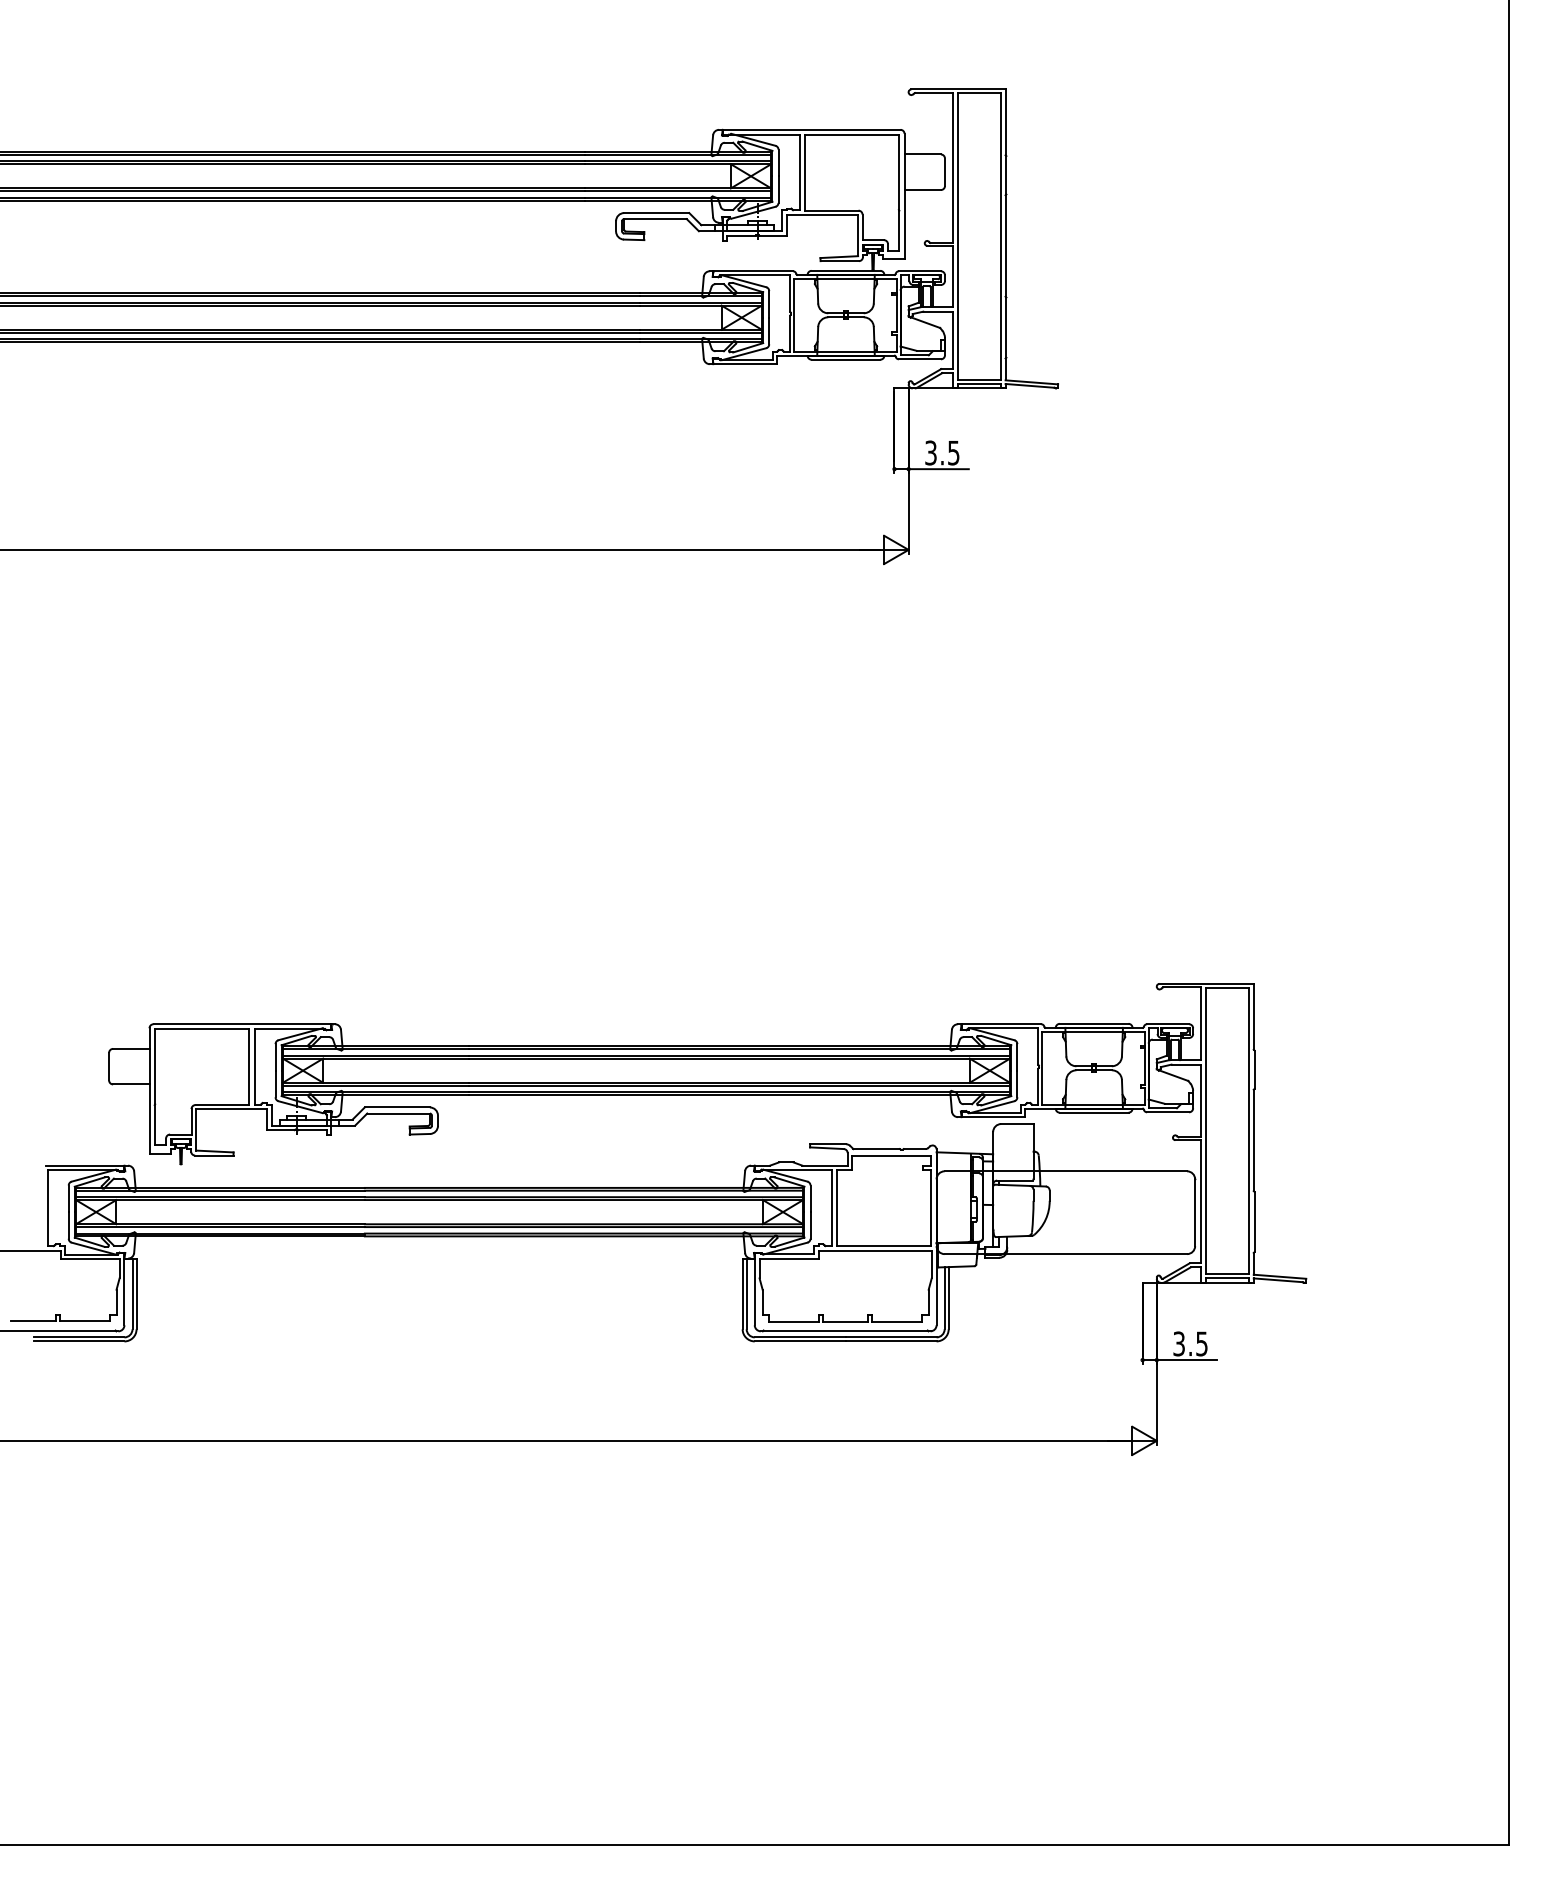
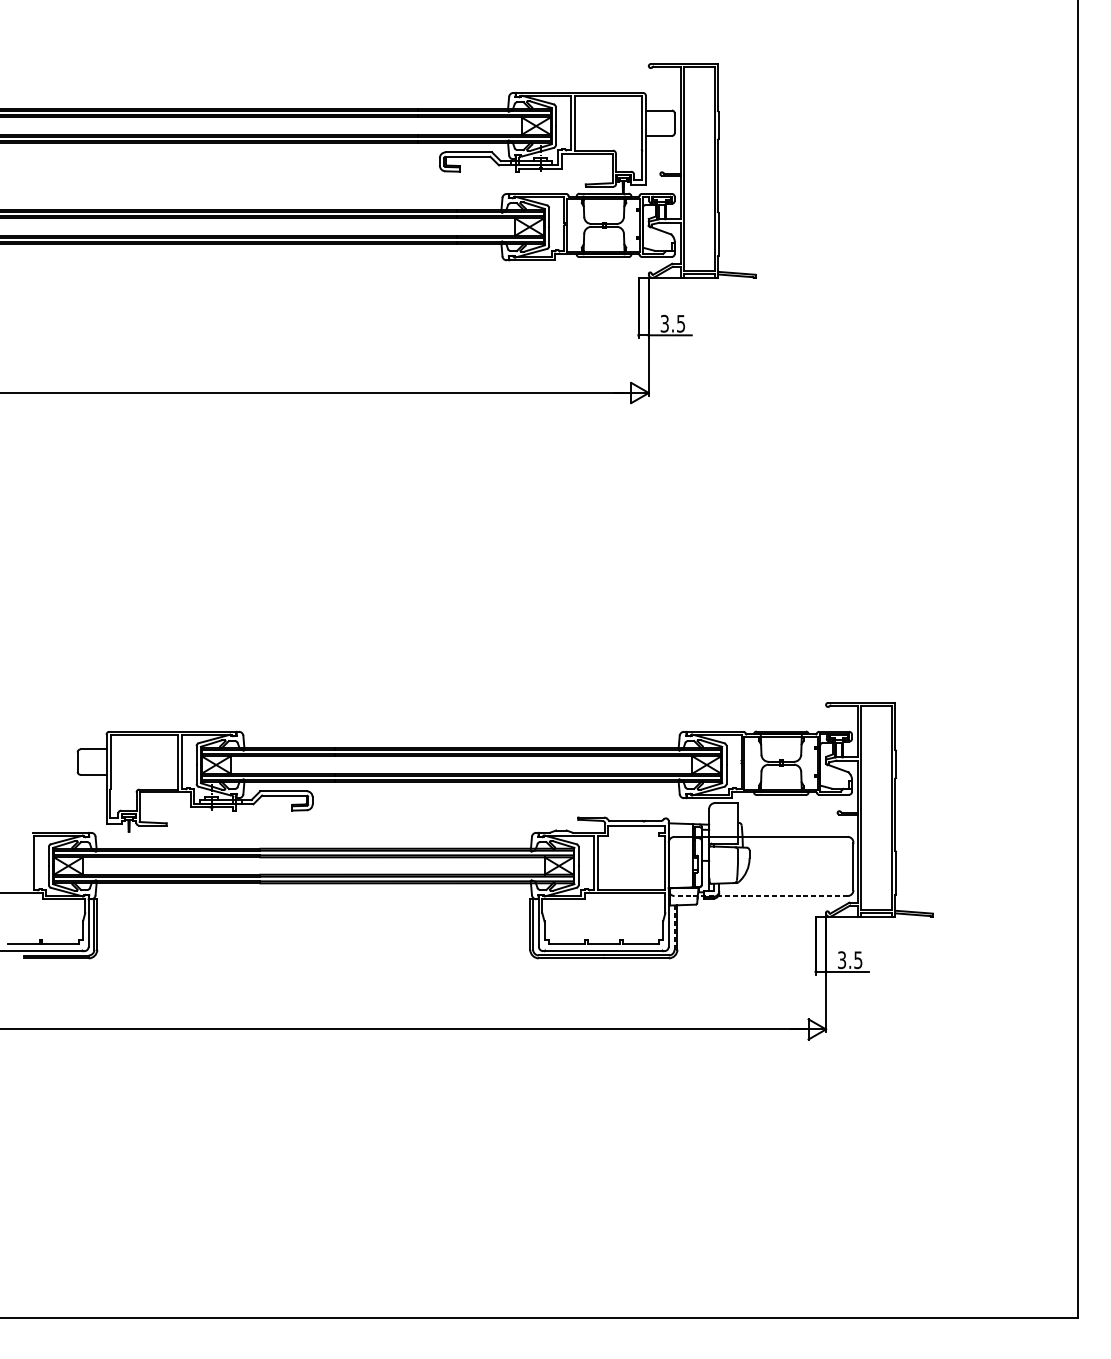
line: (1065, 1254) -> (760, 896), solid -> dashed
line: (944, 1297) -> (674, 927), solid -> dashed

